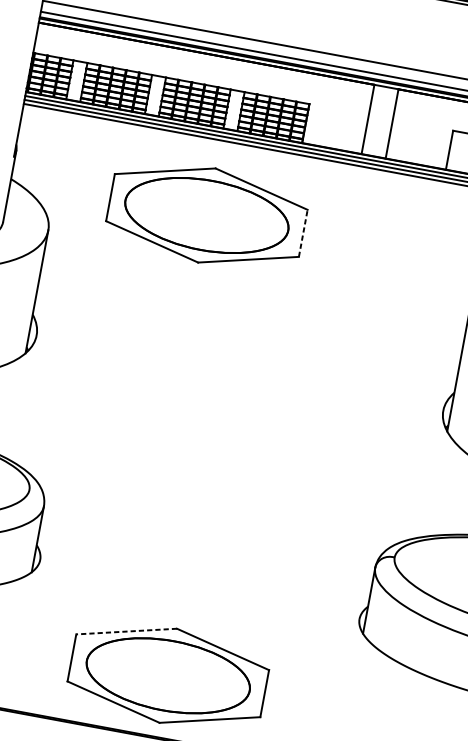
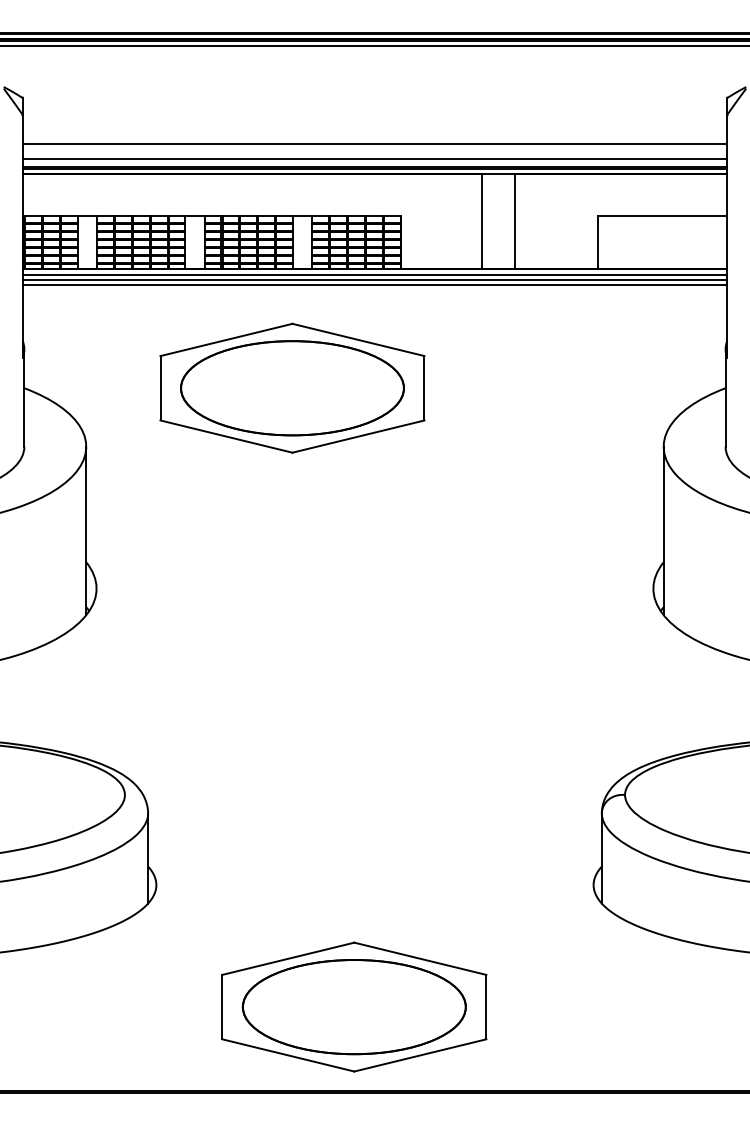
line: (303, 232) -> (424, 387), dashed -> solid
line: (126, 631) -> (288, 958), dashed -> solid

